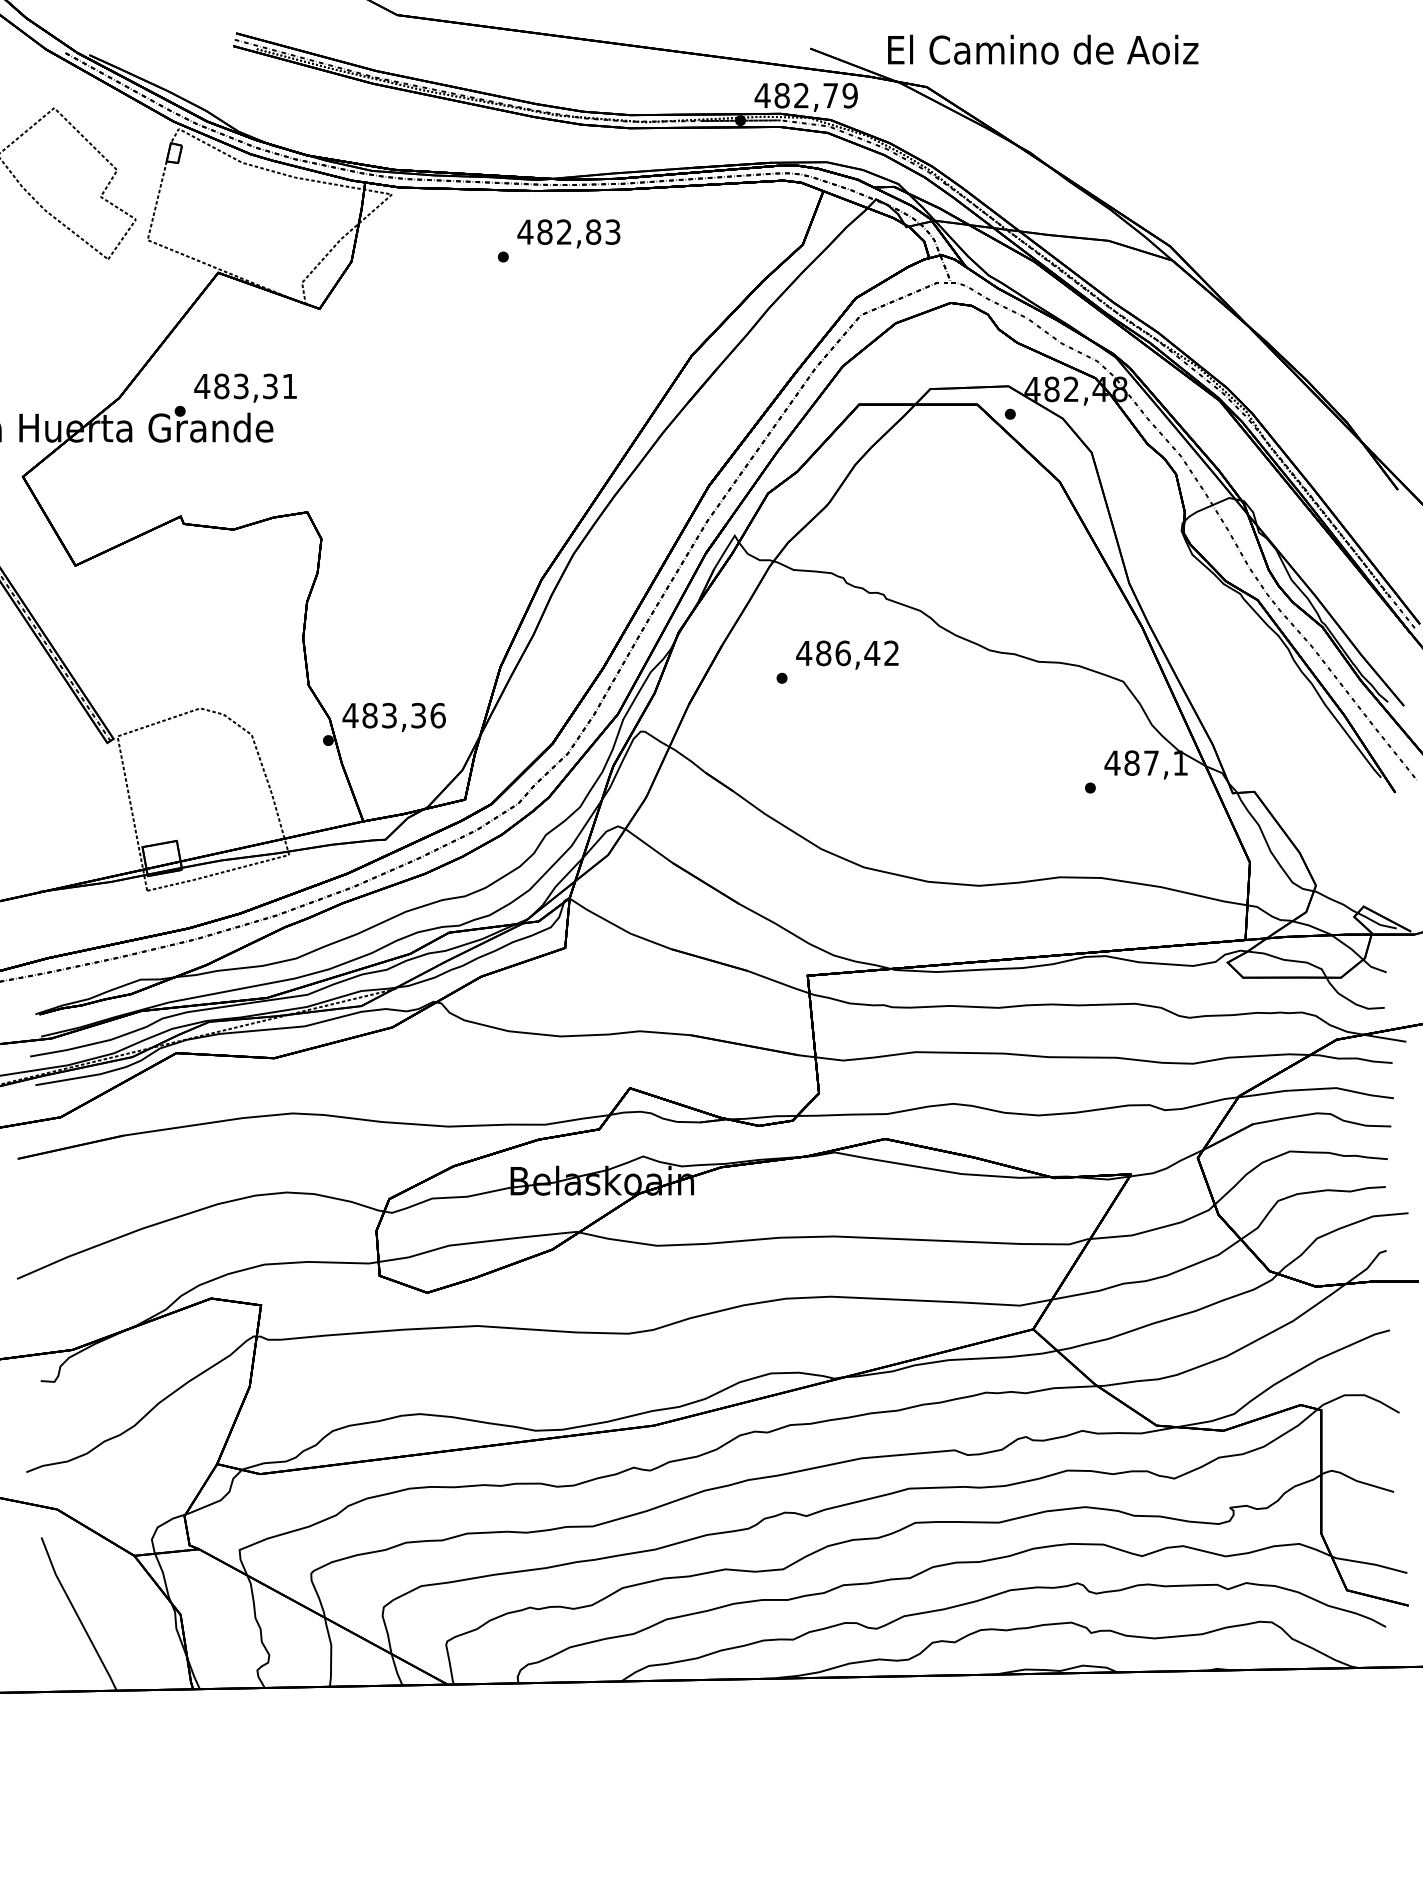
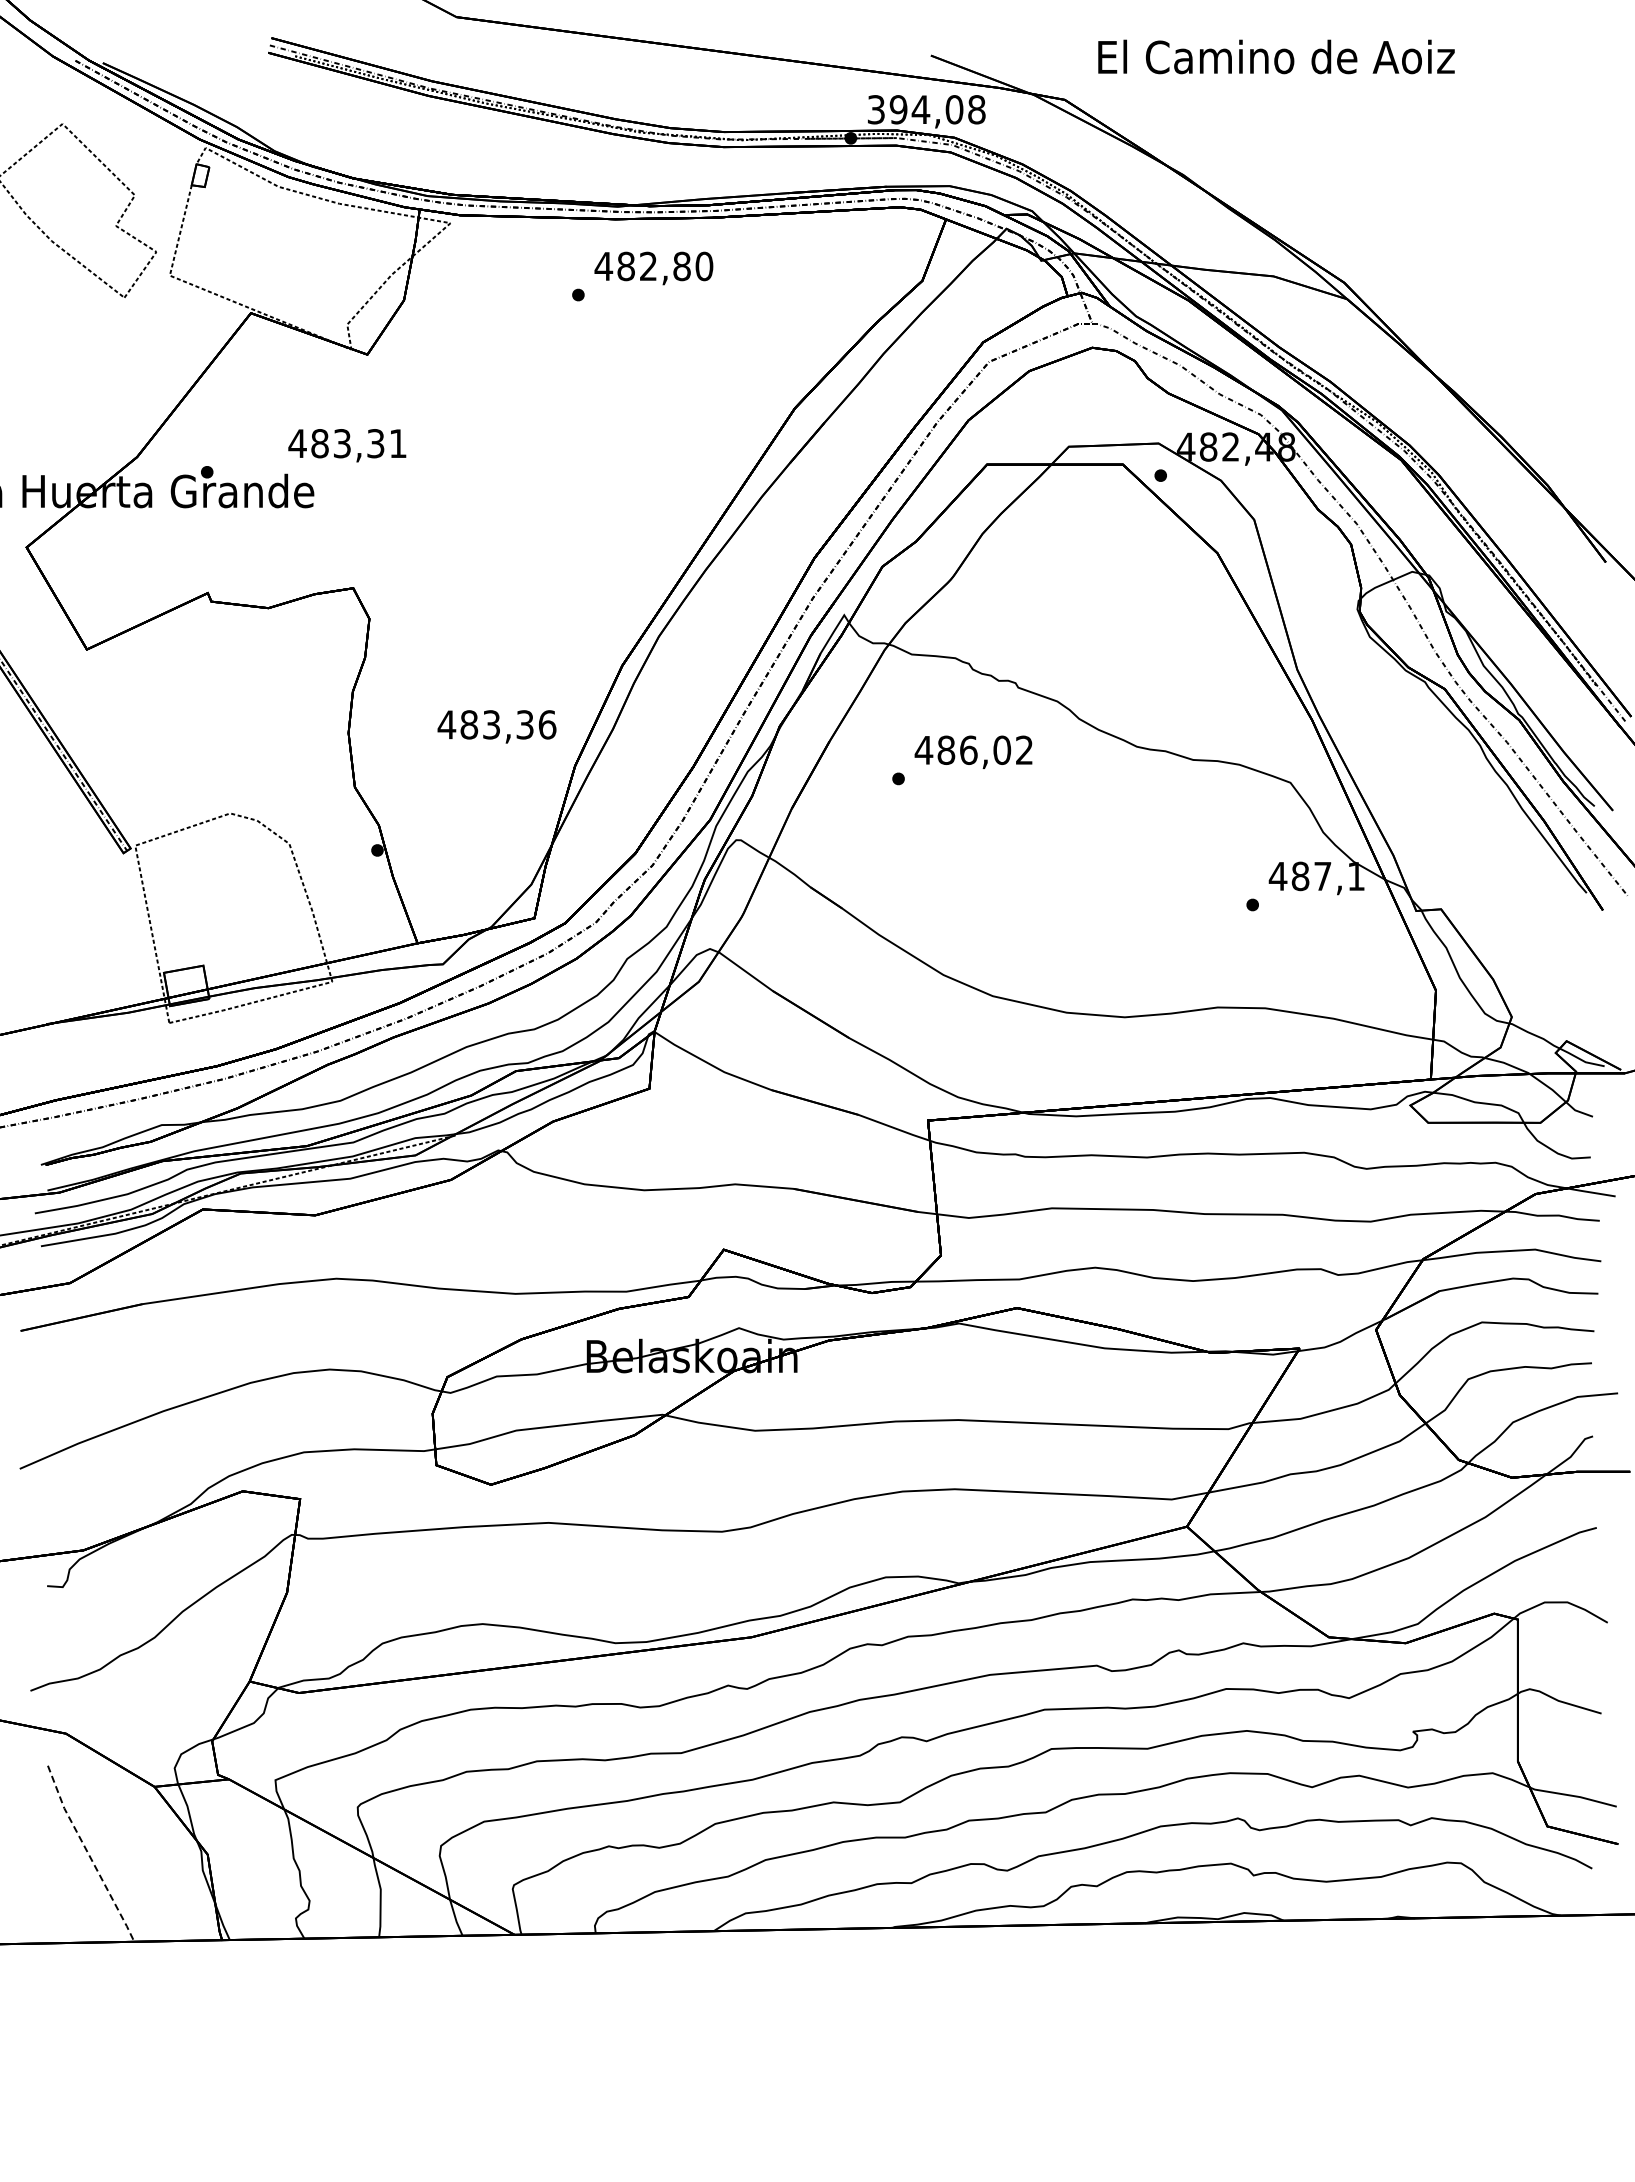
text: (1043, 49) -> (1276, 56), moved
text: (806, 95) -> (926, 109), 482,79 -> 394,08
text: (613, 232) -> (704, 266), 482,83 -> 482,80
text: (245, 388) -> (347, 445), moved
text: (871, 652) -> (1001, 749), 486,42 -> 486,02
text: (393, 717) -> (496, 726), moved
line: (77, 1615) -> (89, 1855), solid -> dashed

